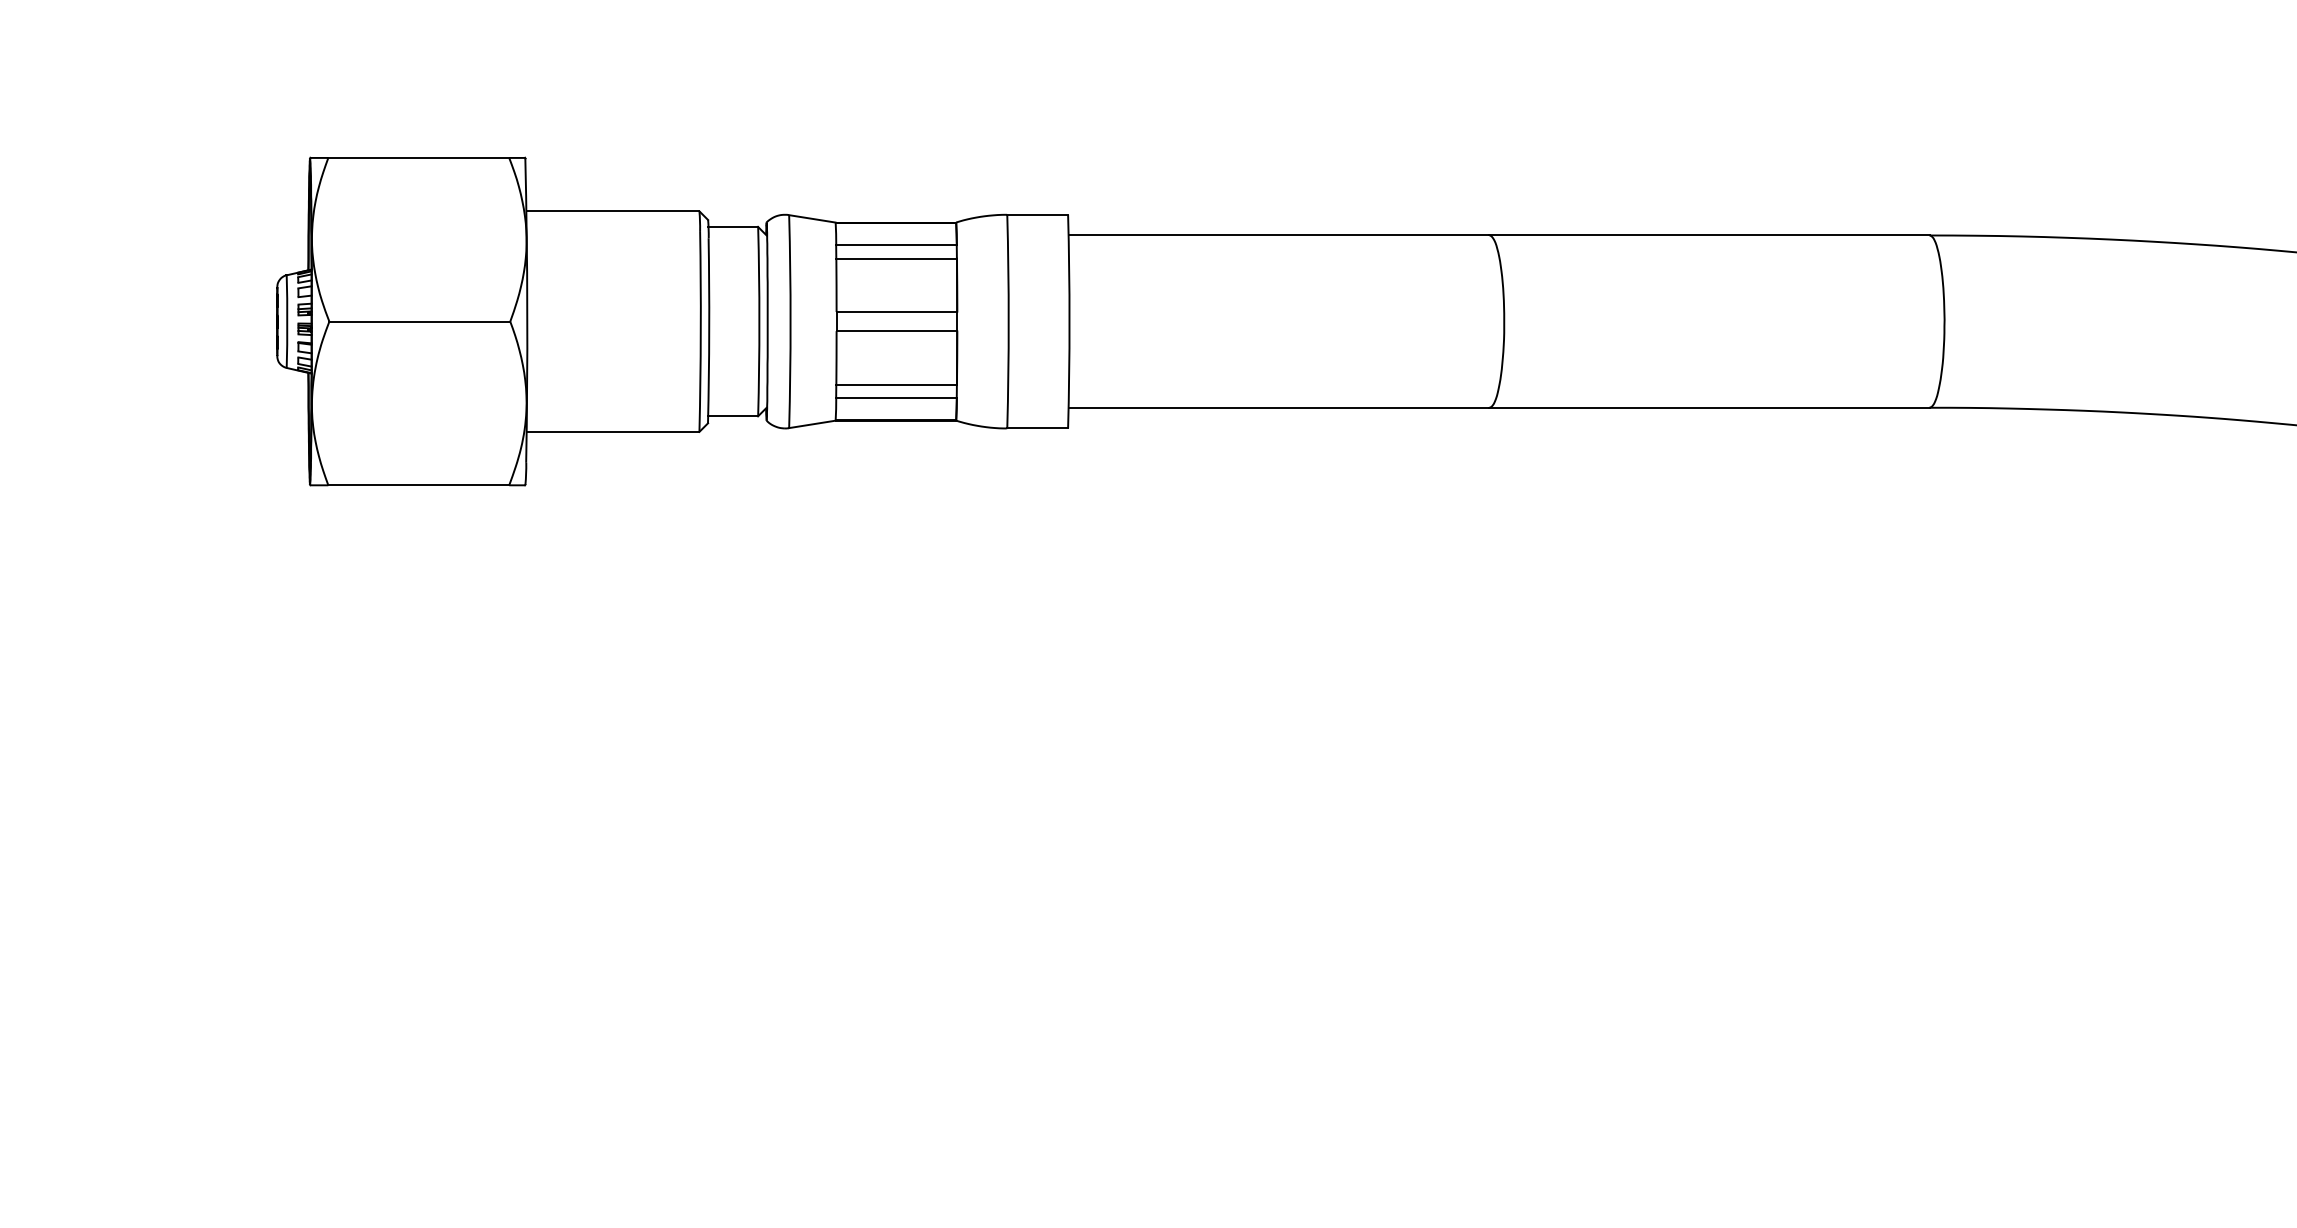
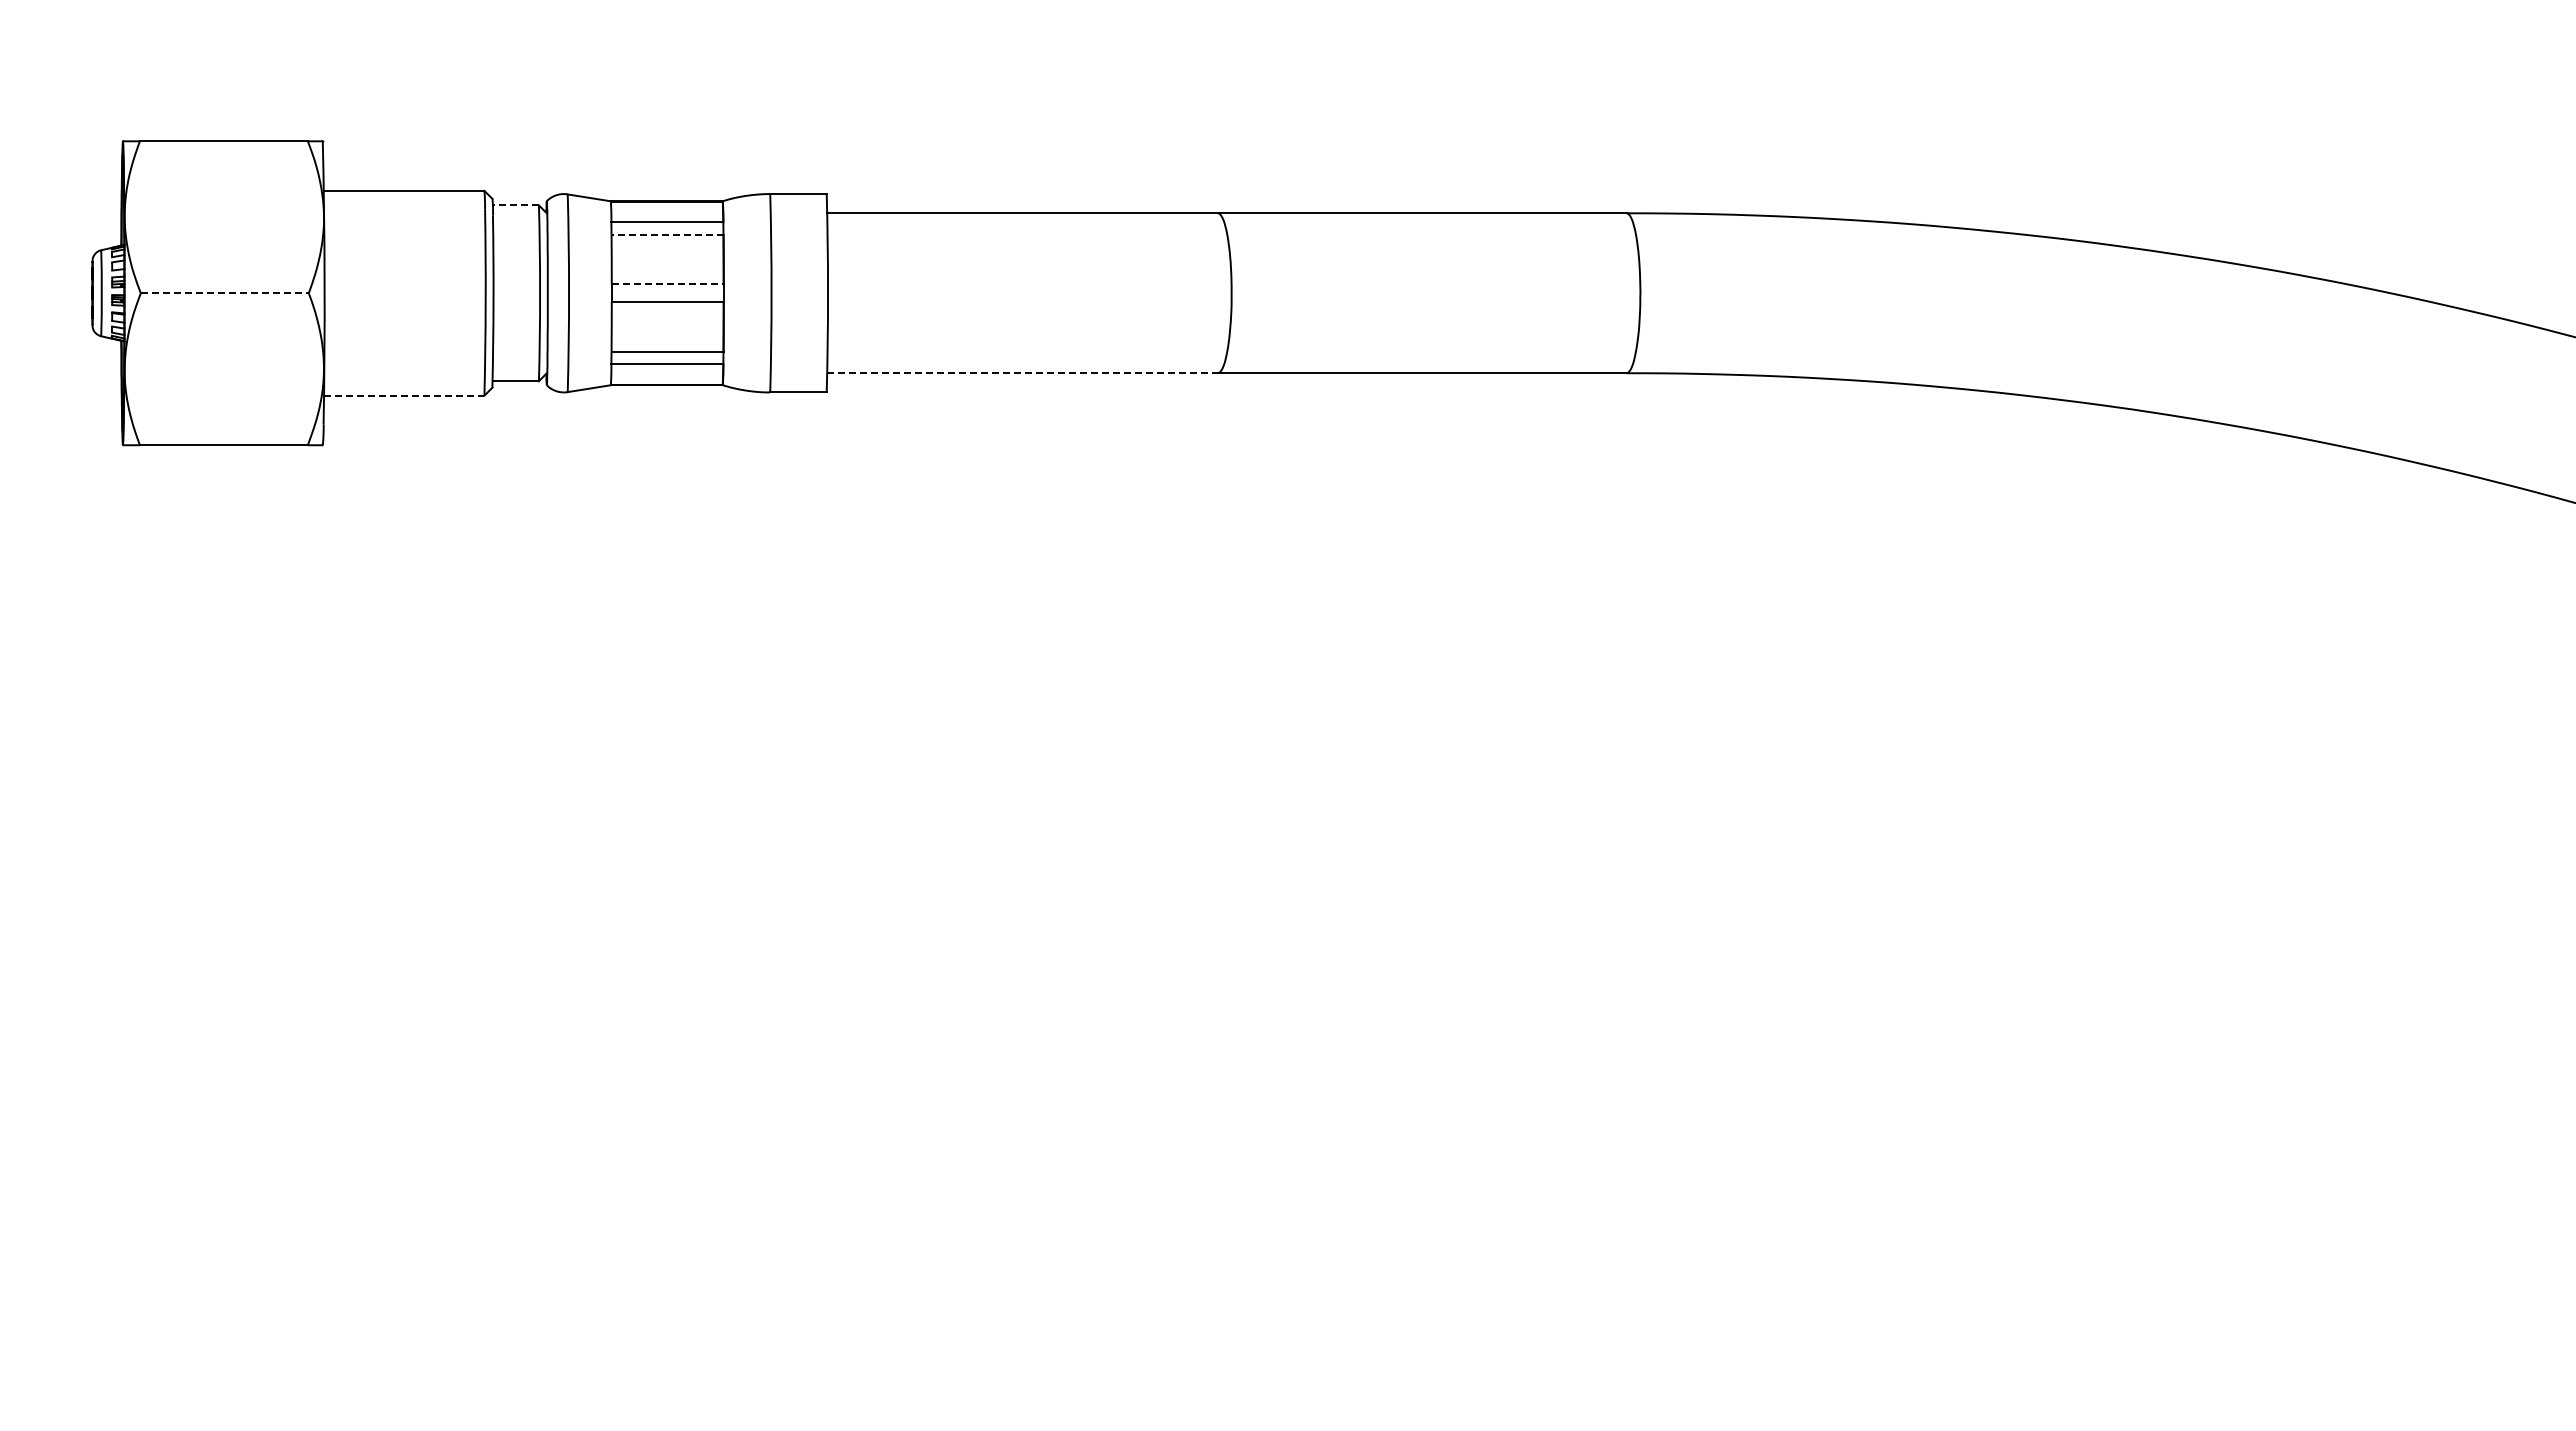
line: (732, 227) -> (515, 205), solid -> dashed
line: (896, 258) -> (667, 234), solid -> dashed
line: (896, 312) -> (667, 284), solid -> dashed
line: (419, 321) -> (224, 293), solid -> dashed
line: (1280, 408) -> (1023, 373), solid -> dashed
line: (613, 431) -> (404, 395), solid -> dashed

